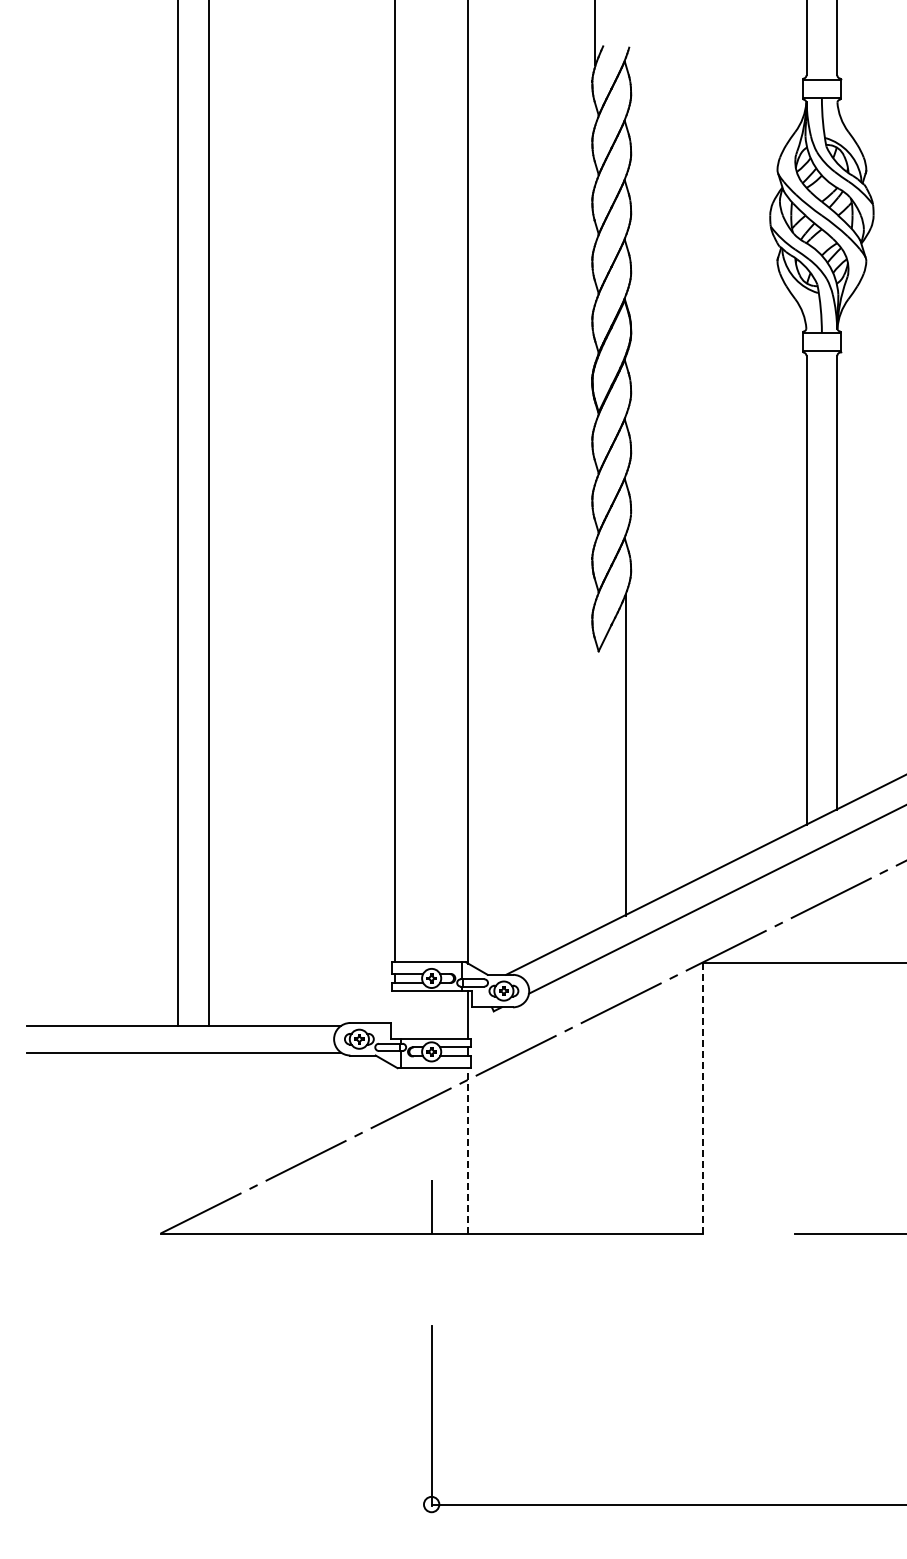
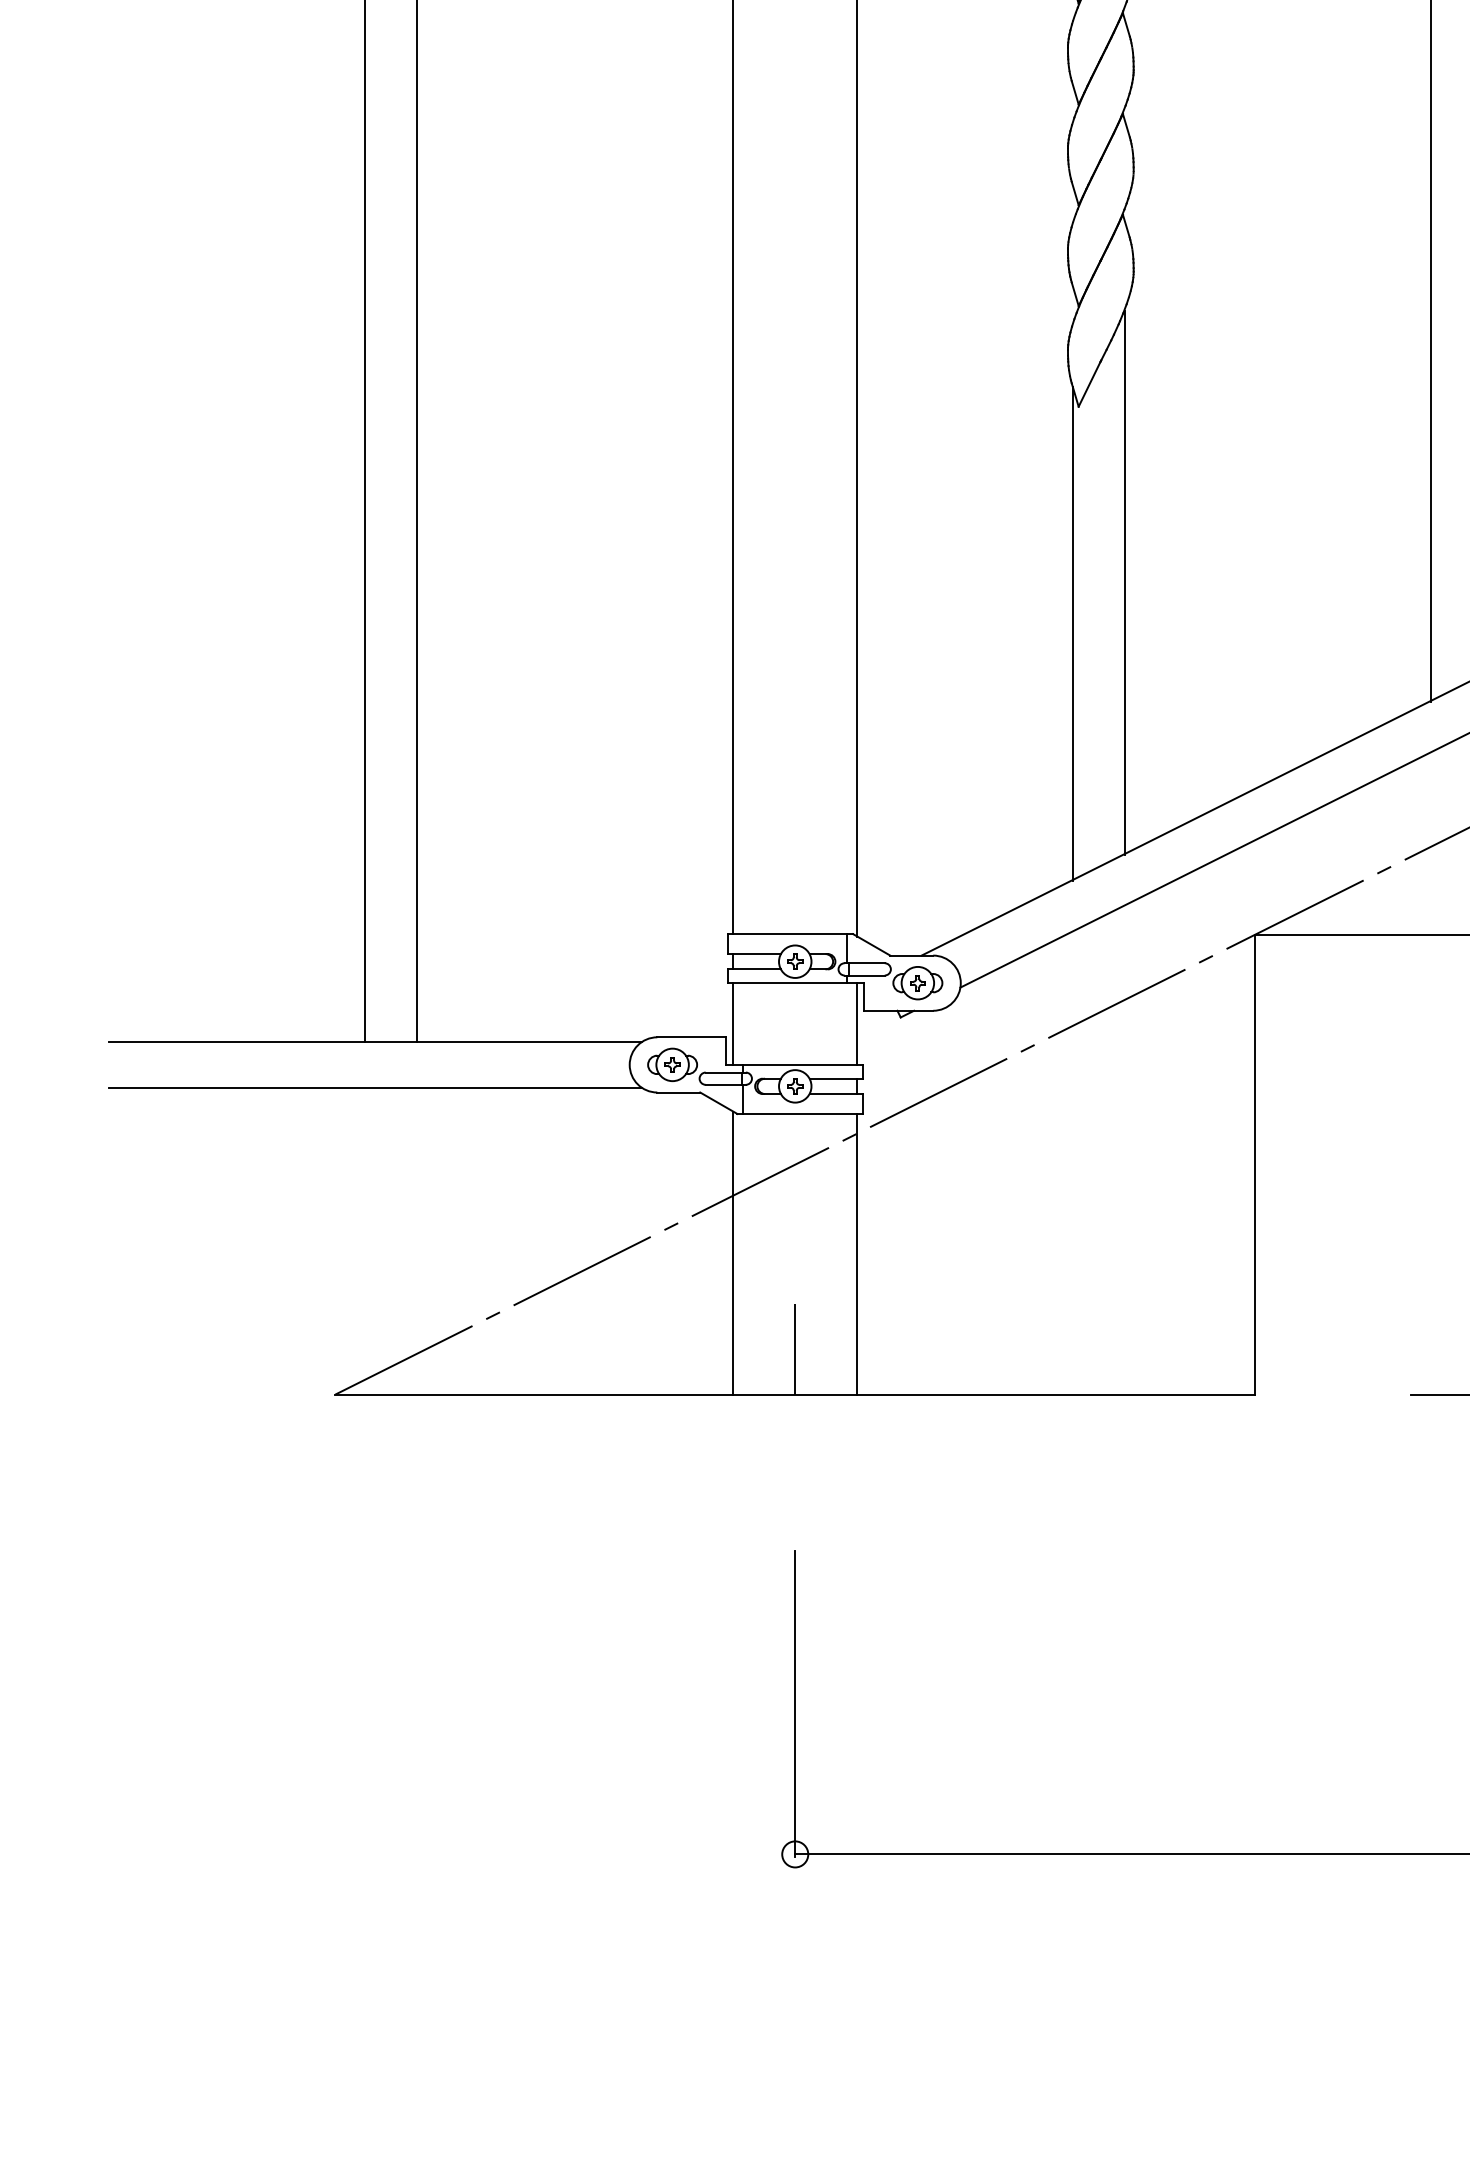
line: (595, 785) -> (1073, 634), added
line: (395, 1015) -> (733, 1024), added
line: (702, 1098) -> (1254, 1165), dashed -> solid
line: (395, 1149) -> (733, 1251), added
line: (468, 1150) -> (857, 1253), dashed -> solid

